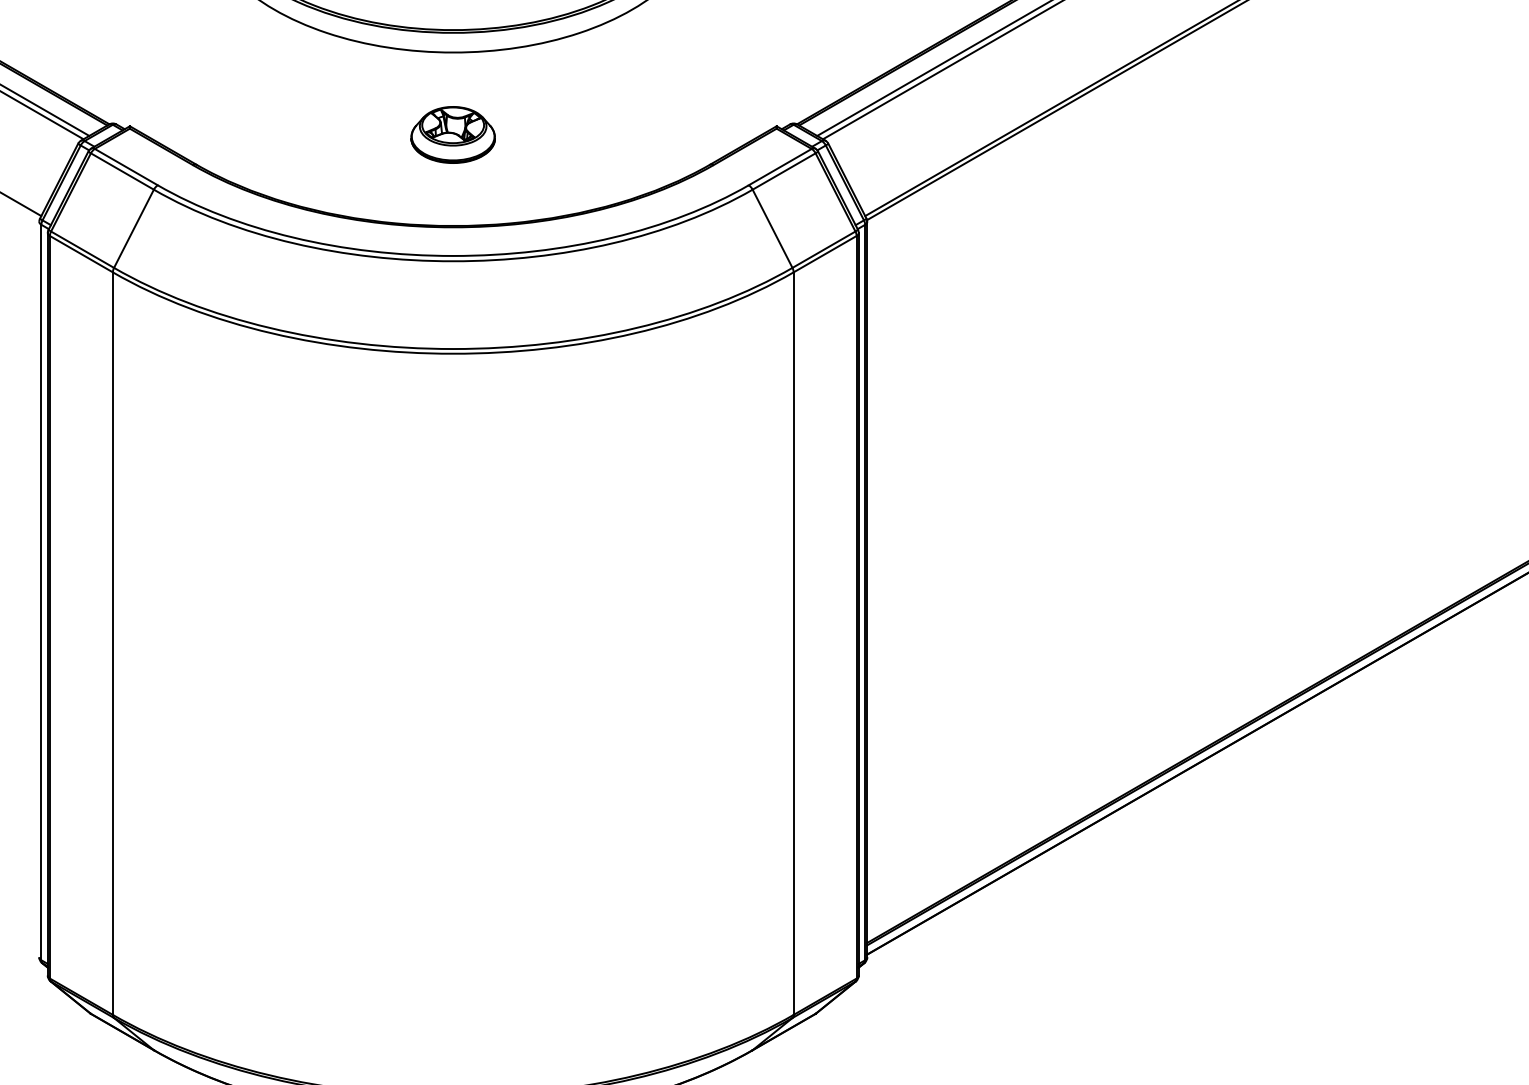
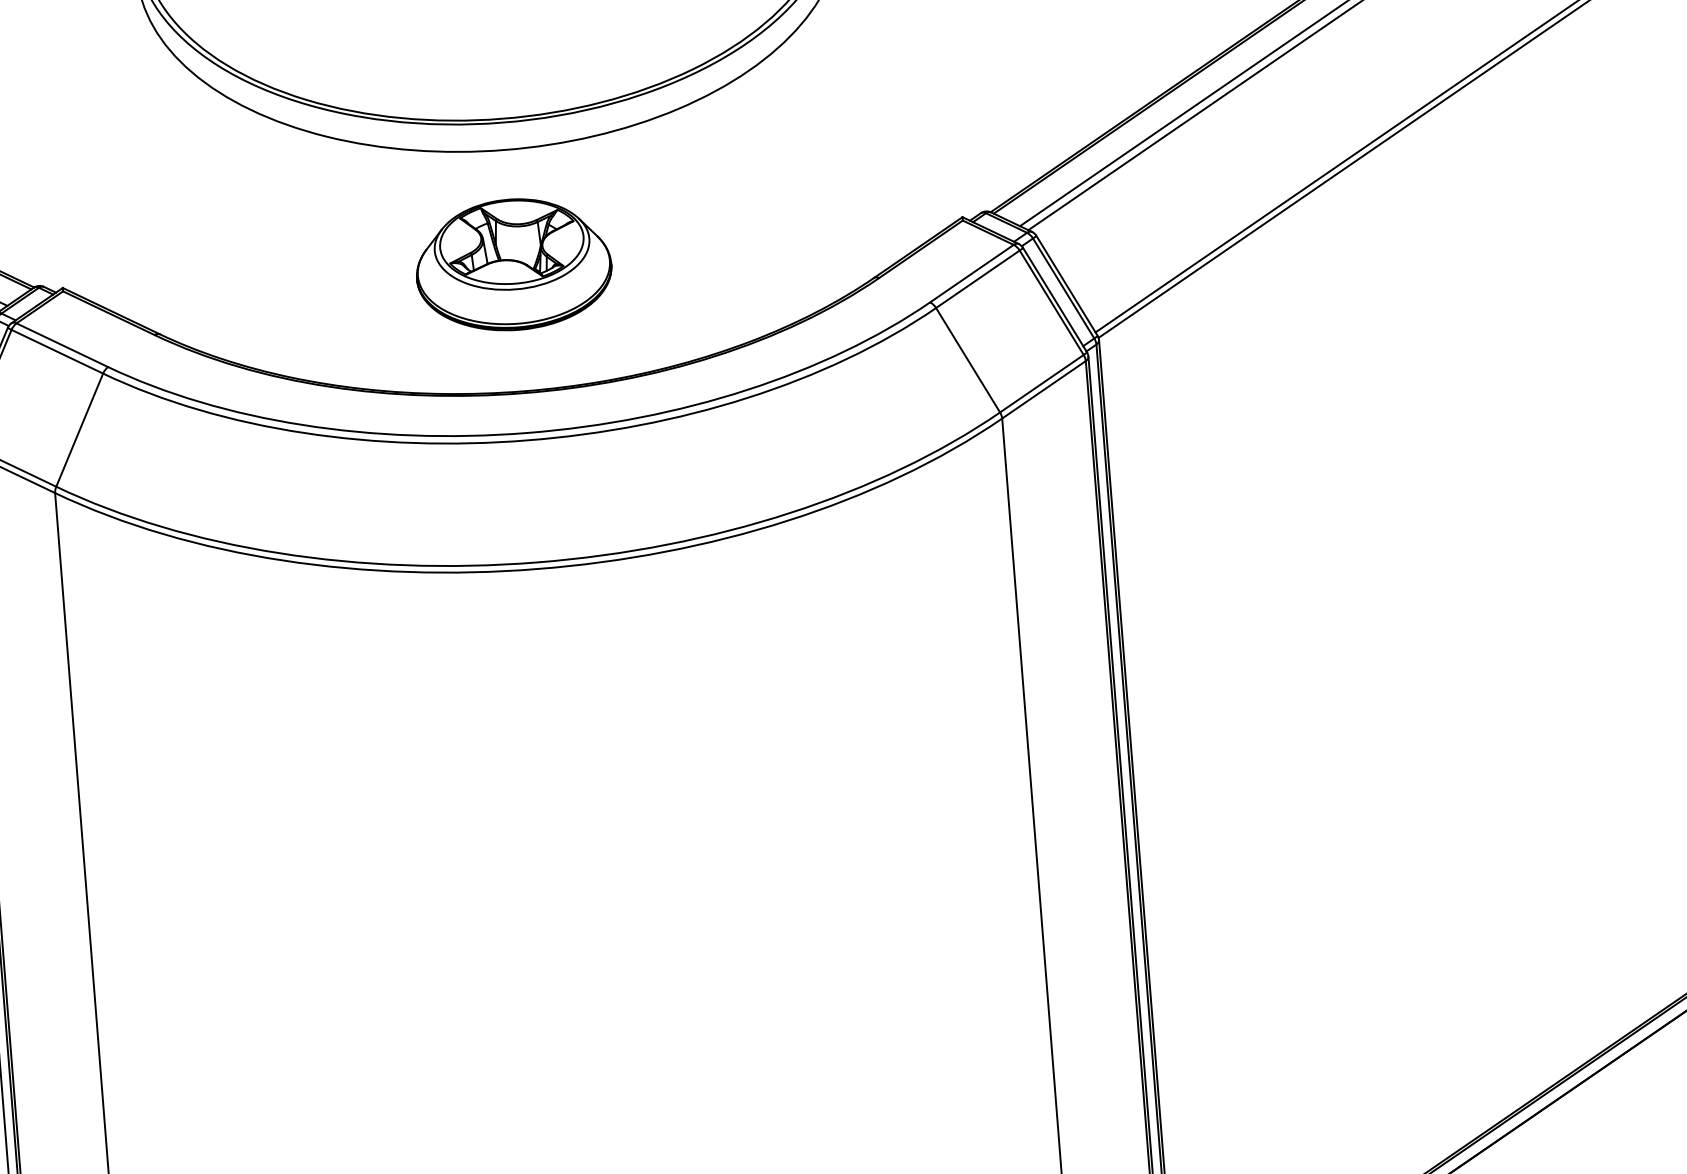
part: (452, 134) -> (512, 264), size x1.67

